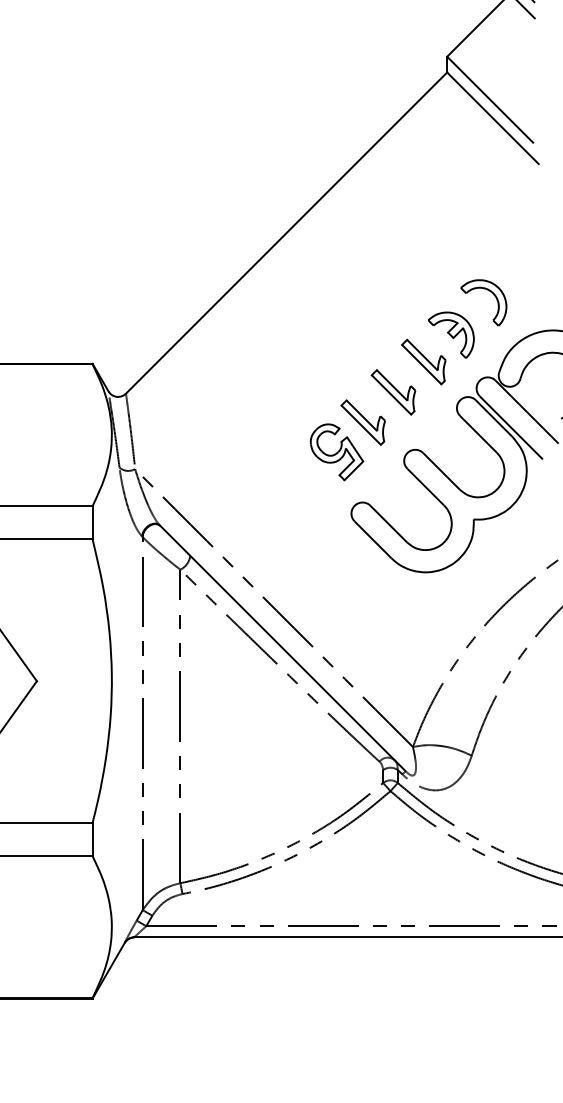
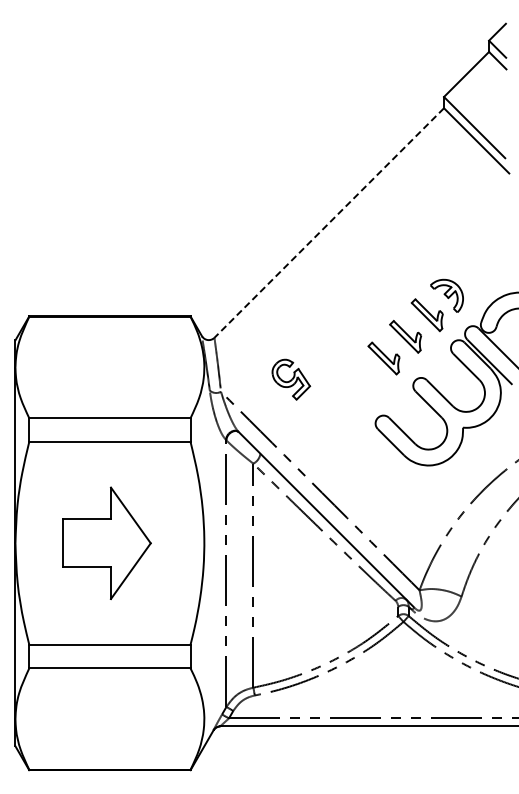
line: (285, 233) -> (328, 223), solid -> dashed
part: (491, 293) -> (475, 266), removed
part: (337, 452) -> (291, 379), moved

